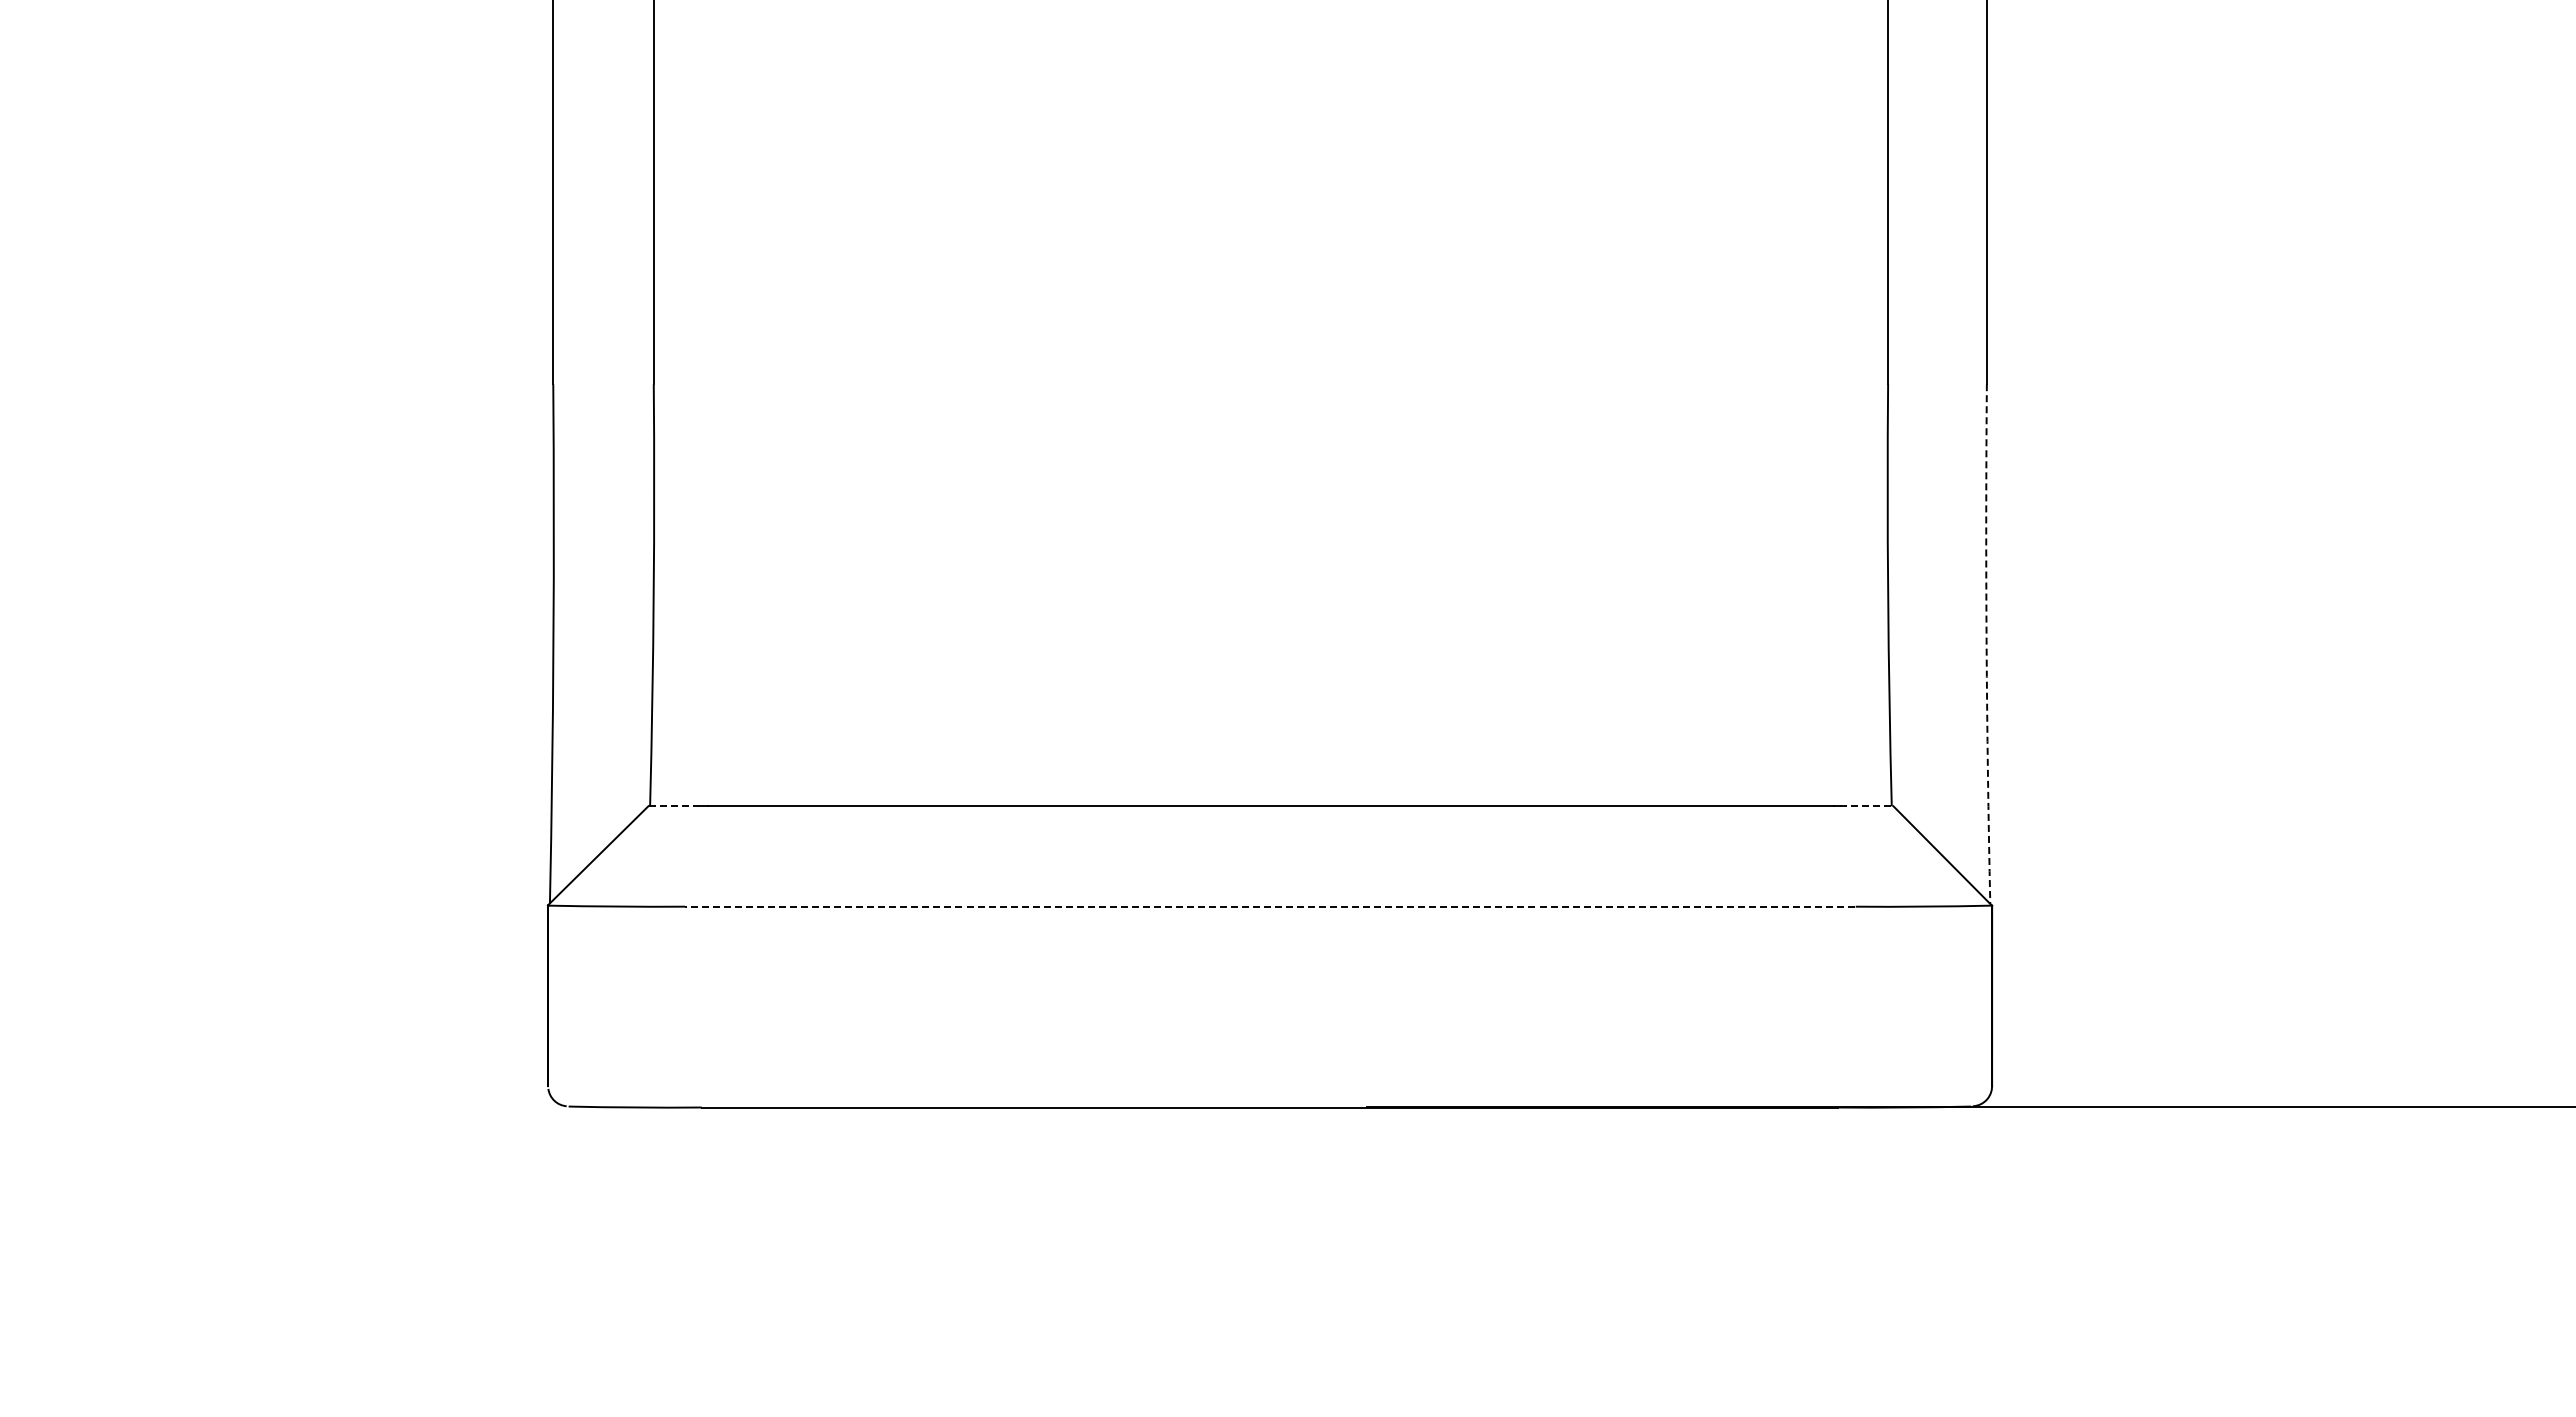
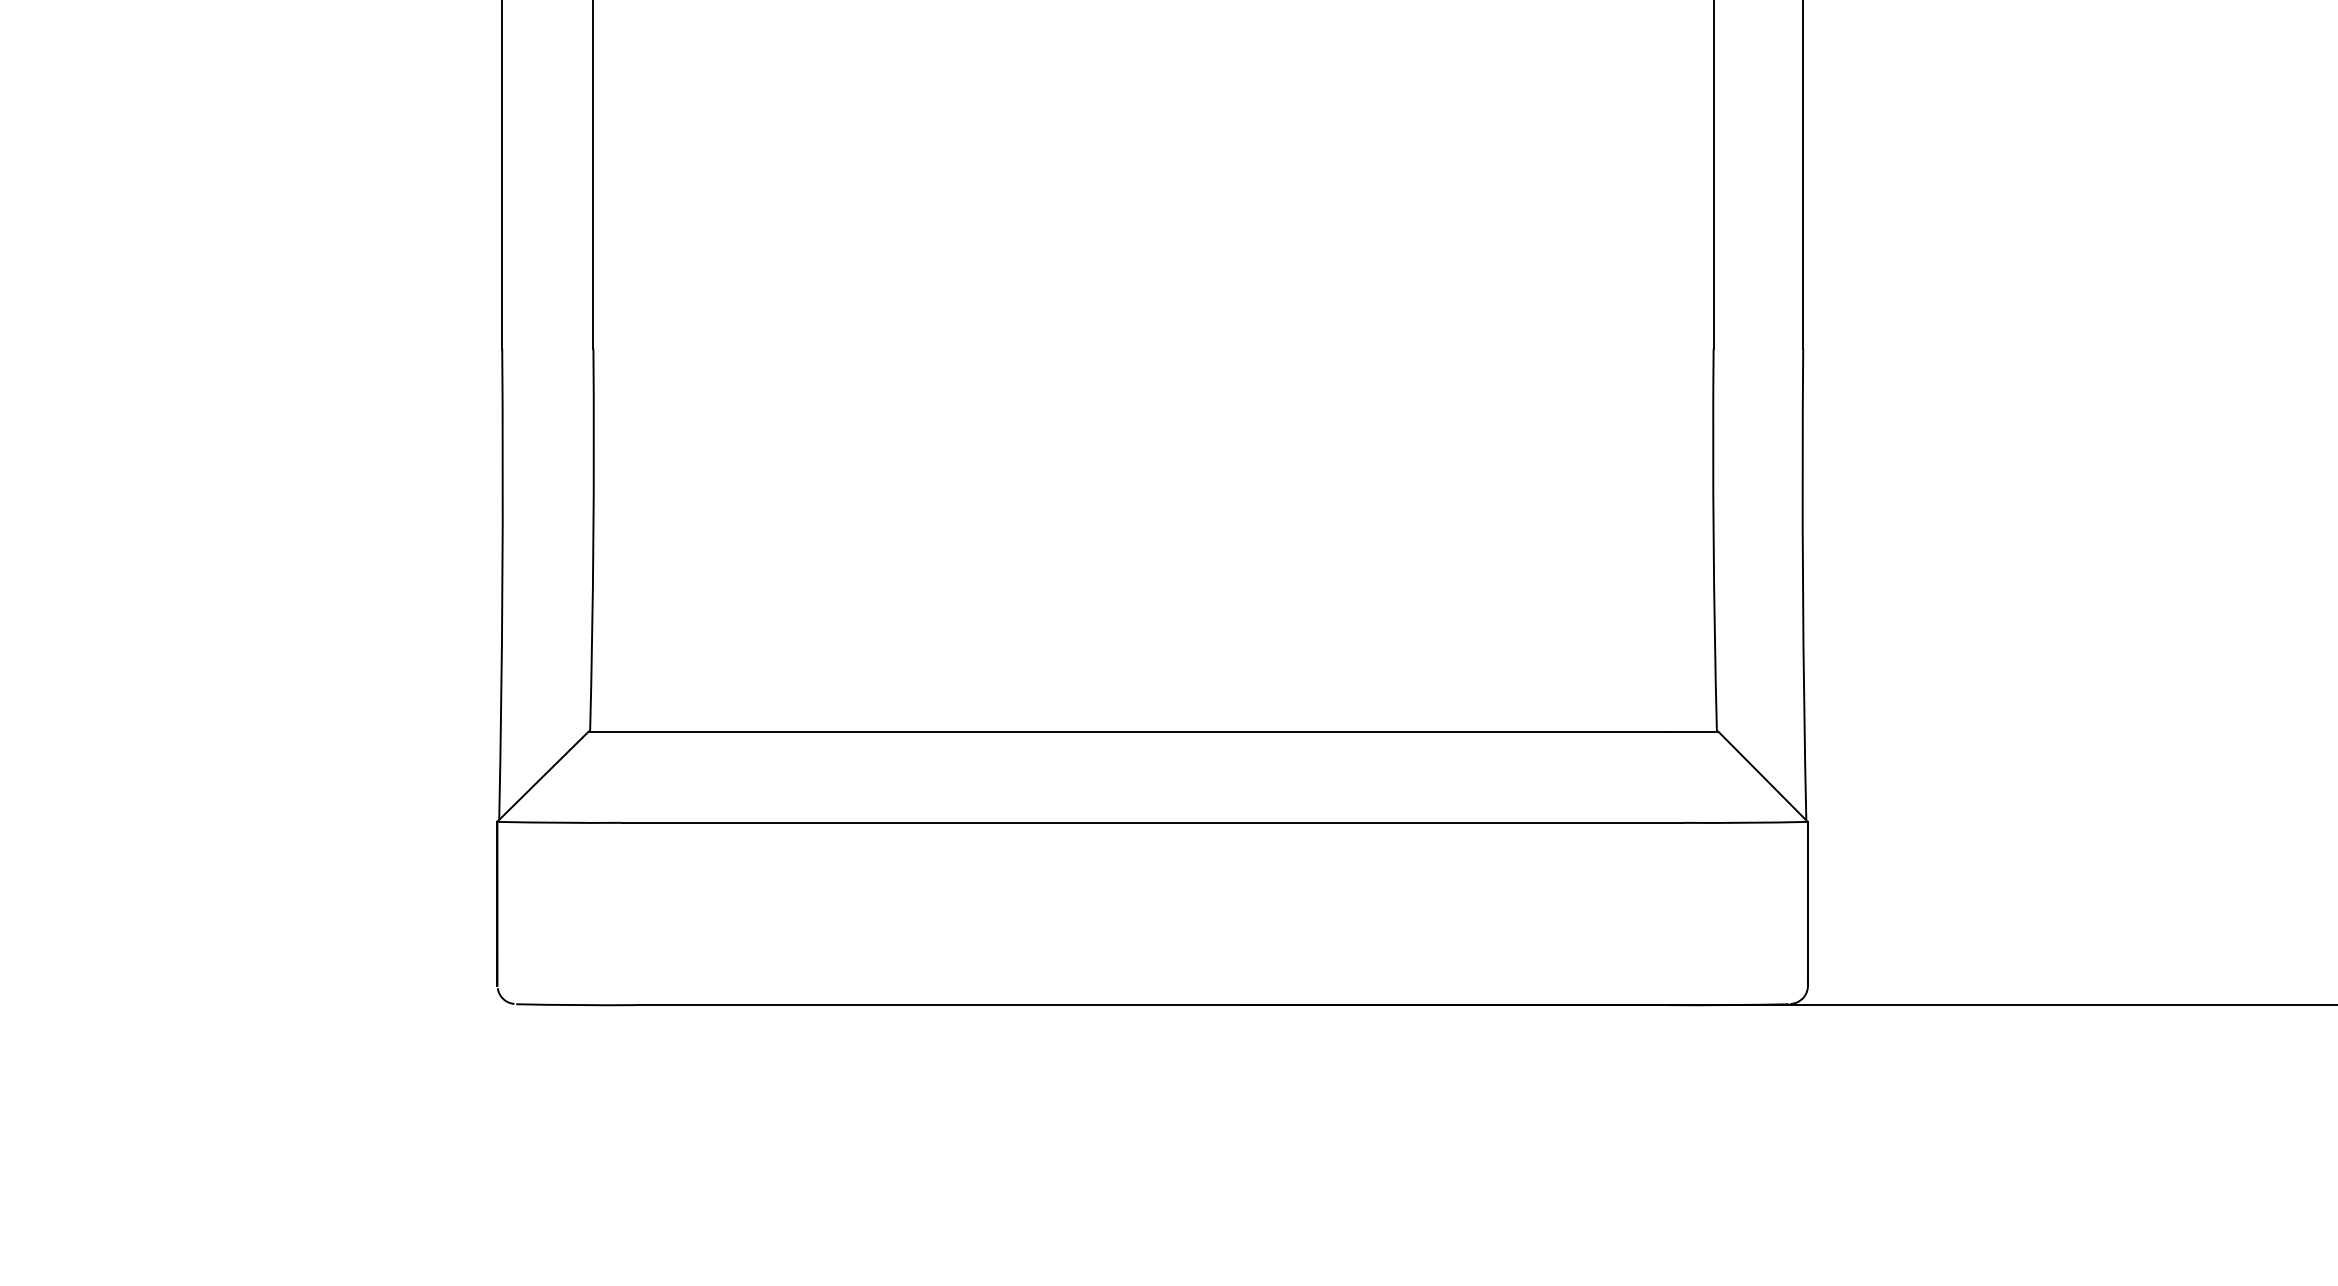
arc: (1986, 644) -> (1802, 584), dashed -> solid
line: (673, 806) -> (611, 731), dashed -> solid
line: (1866, 806) -> (1693, 731), dashed -> solid
line: (1270, 906) -> (1153, 822), dashed -> solid

